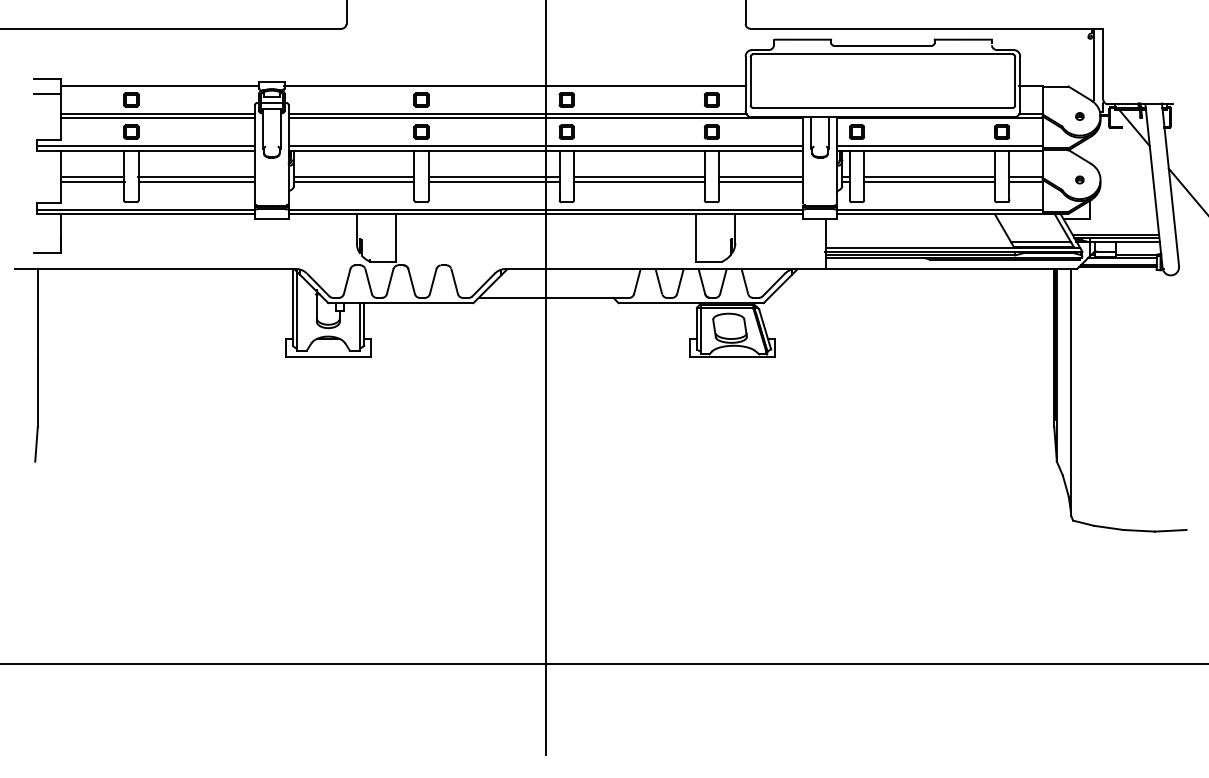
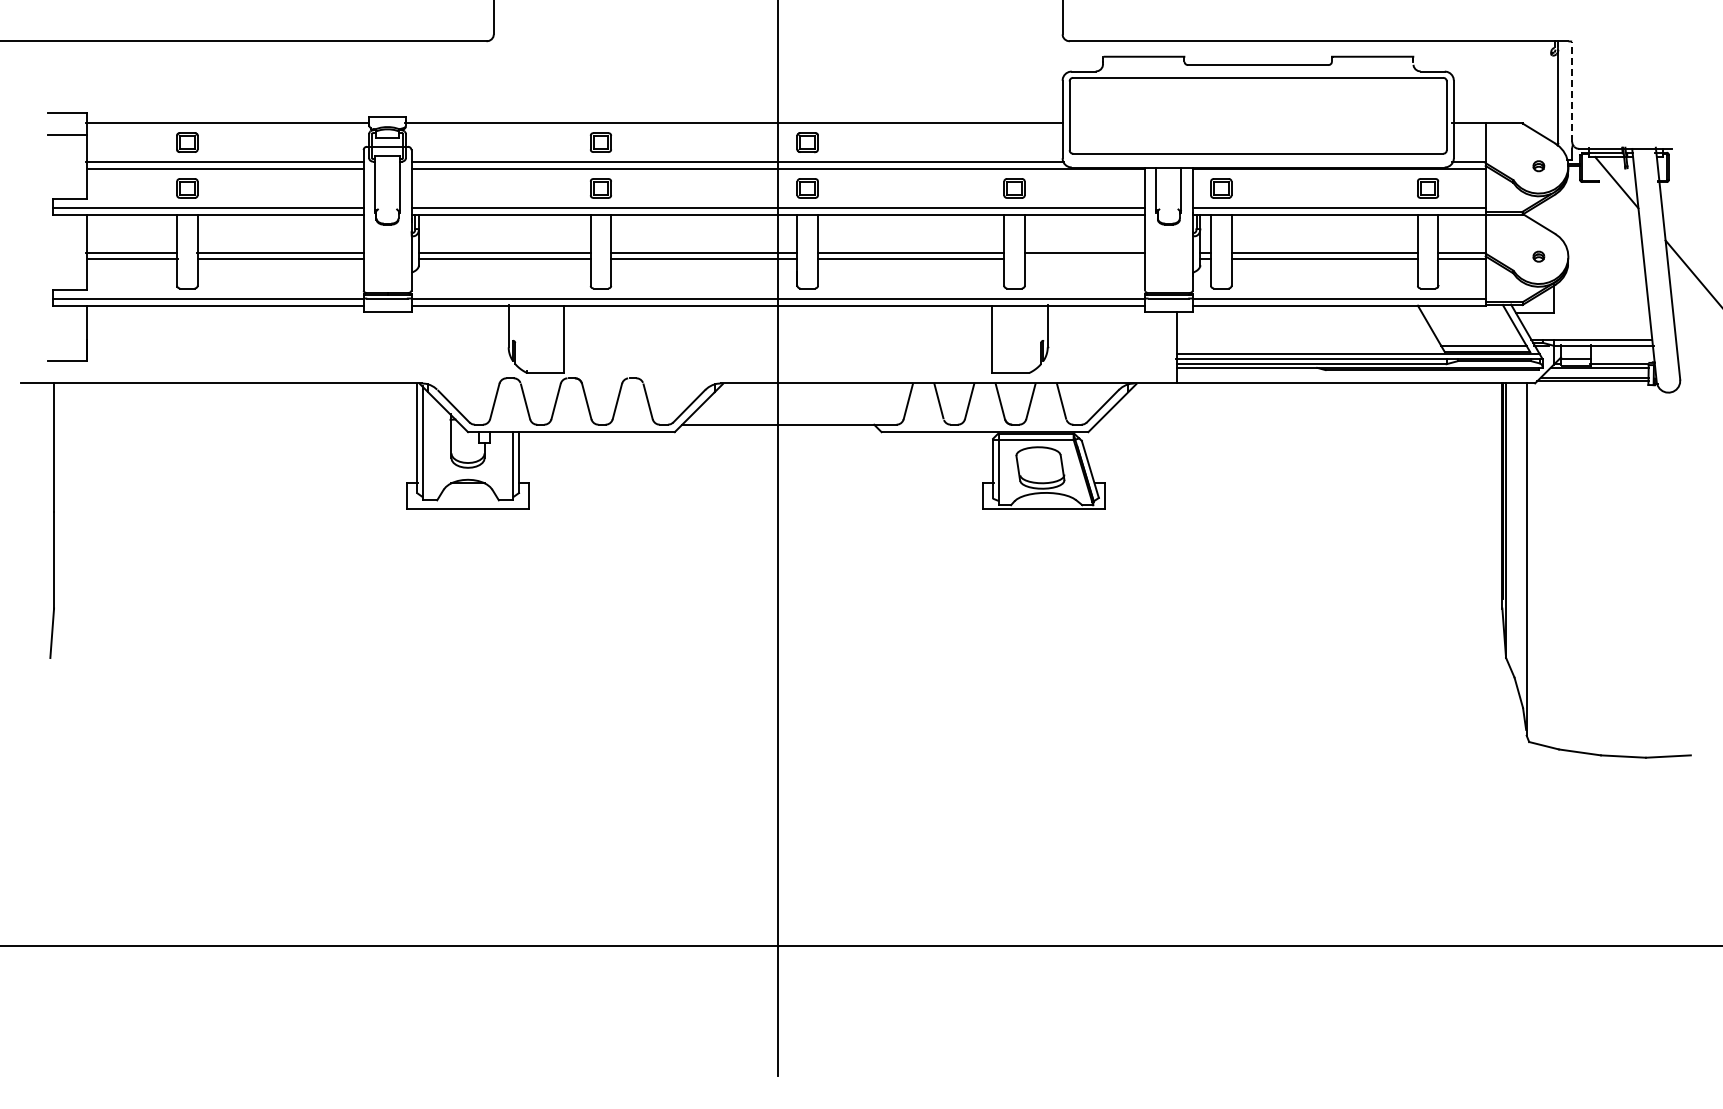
line: (1103, 64) -> (1572, 91), solid -> dashed
part: (711, 99) -> (1014, 142), removed
line: (761, 181) -> (1084, 259), removed
line: (1116, 235) -> (1590, 335), removed

